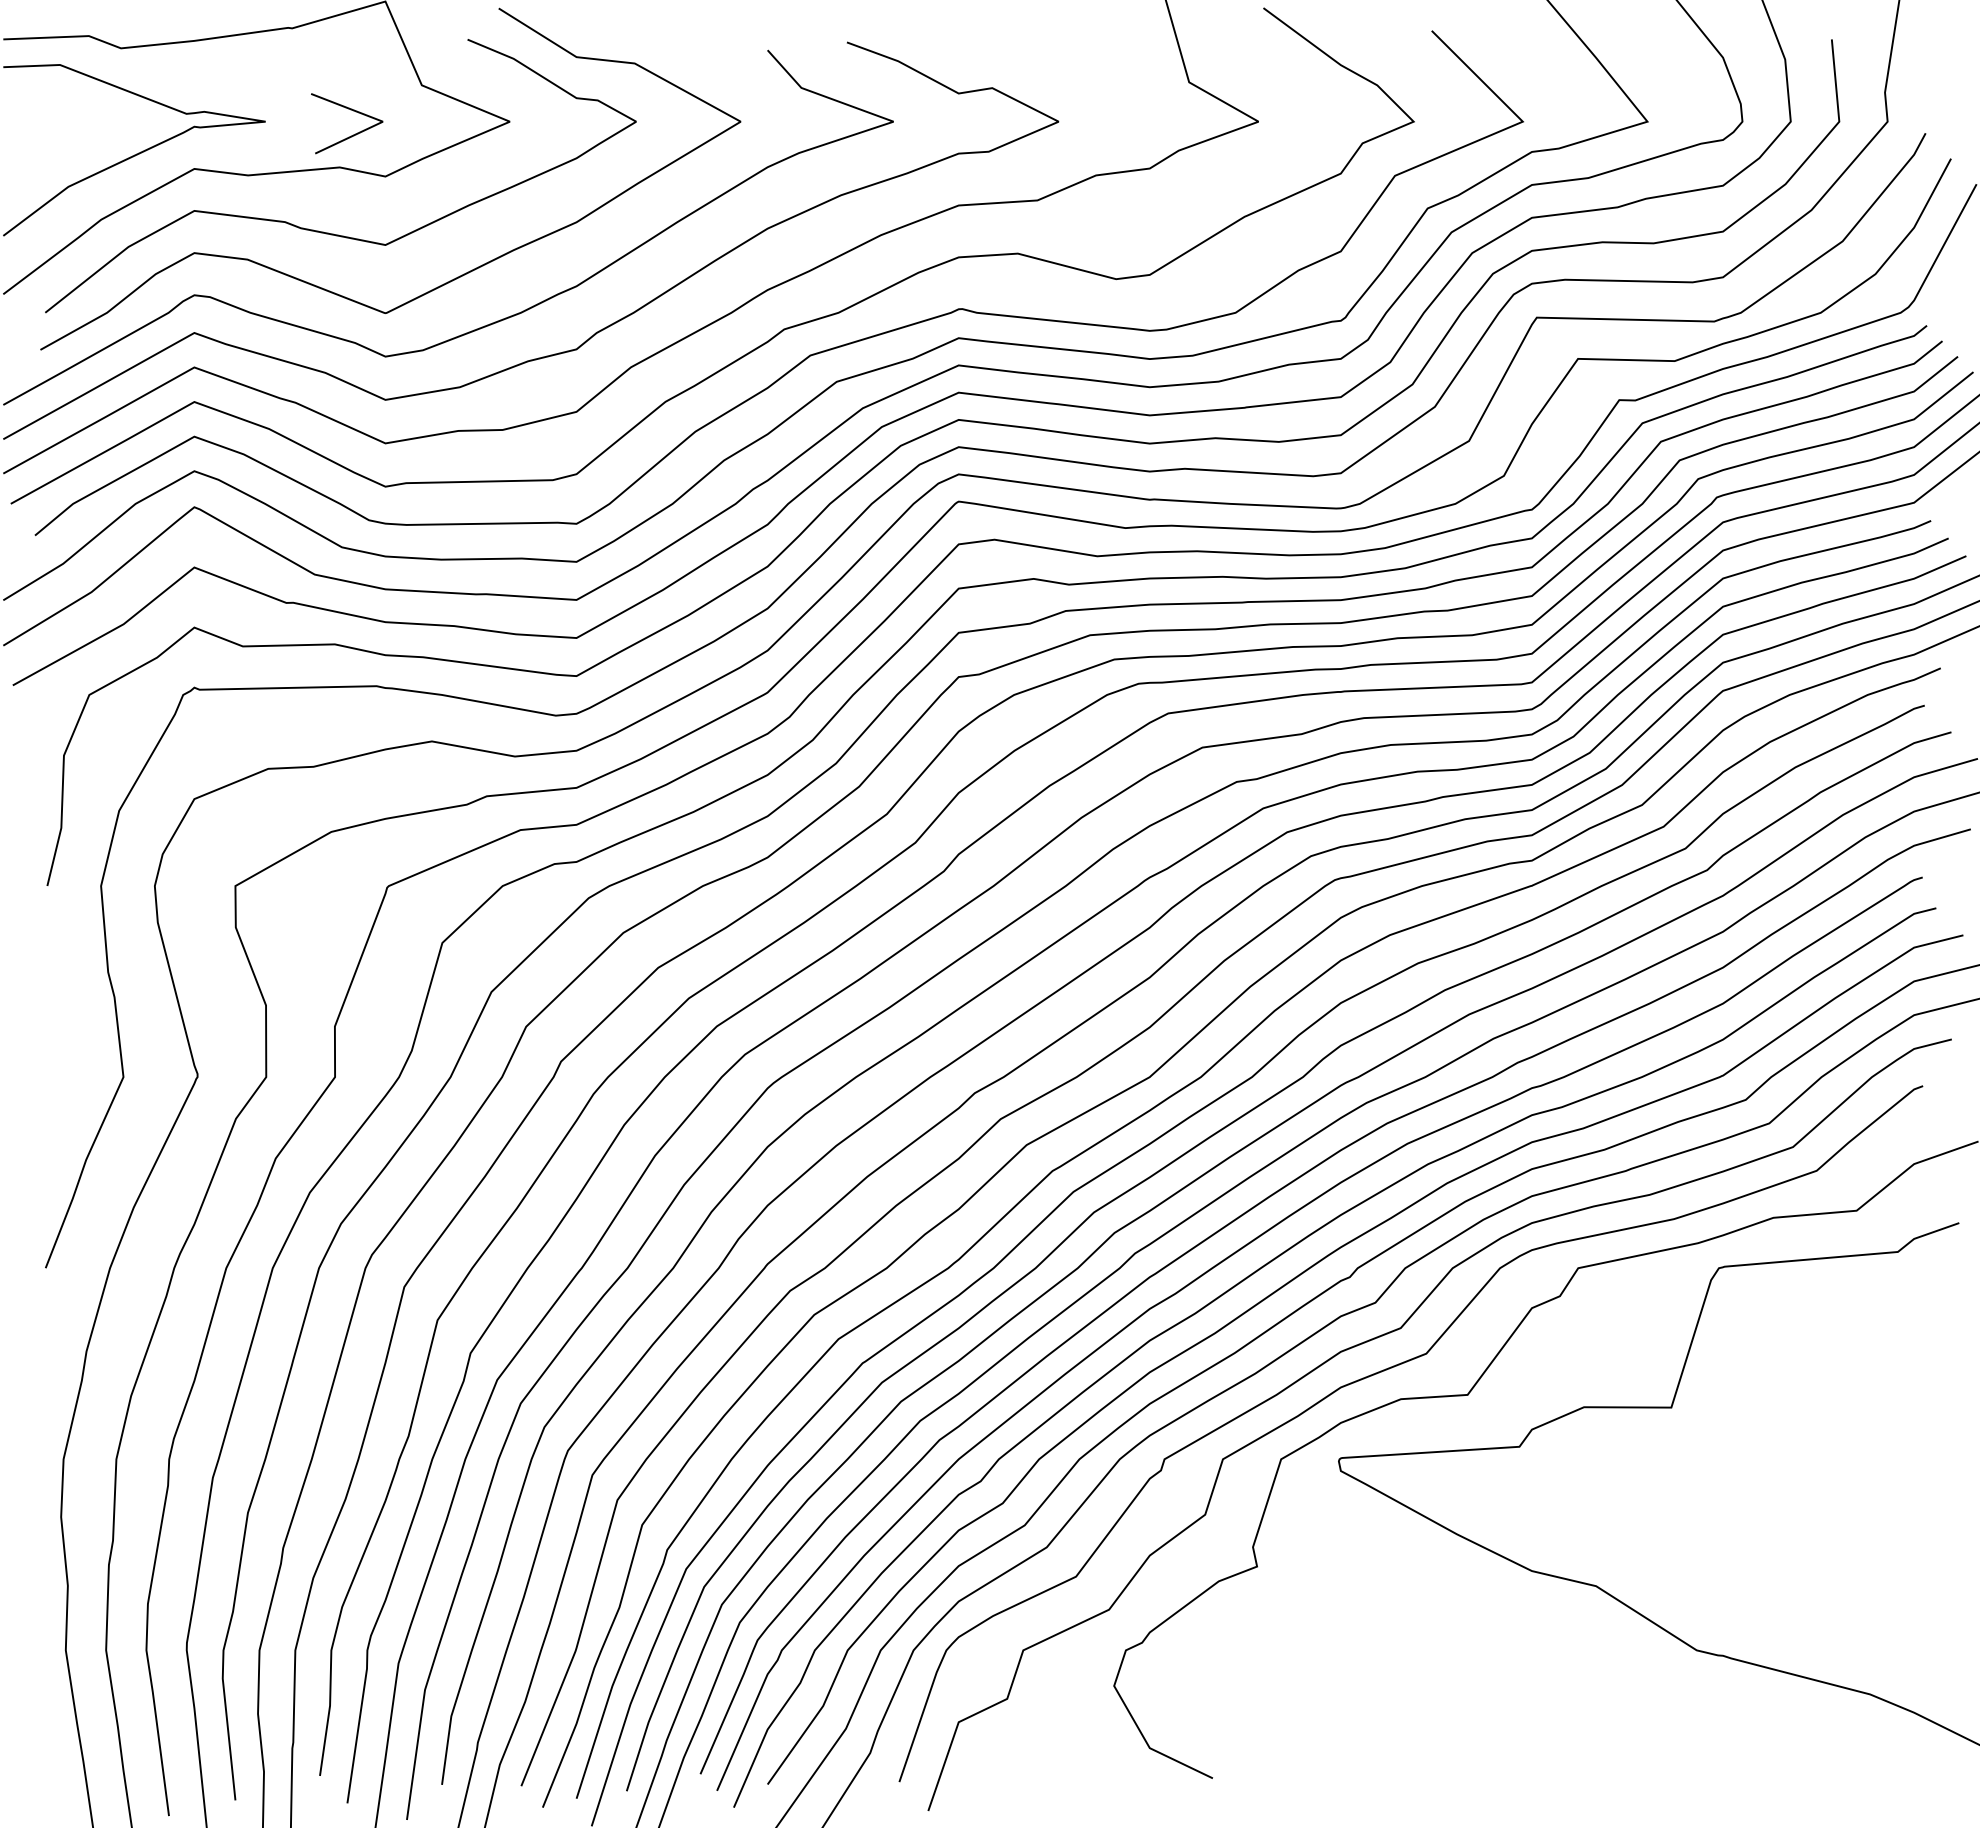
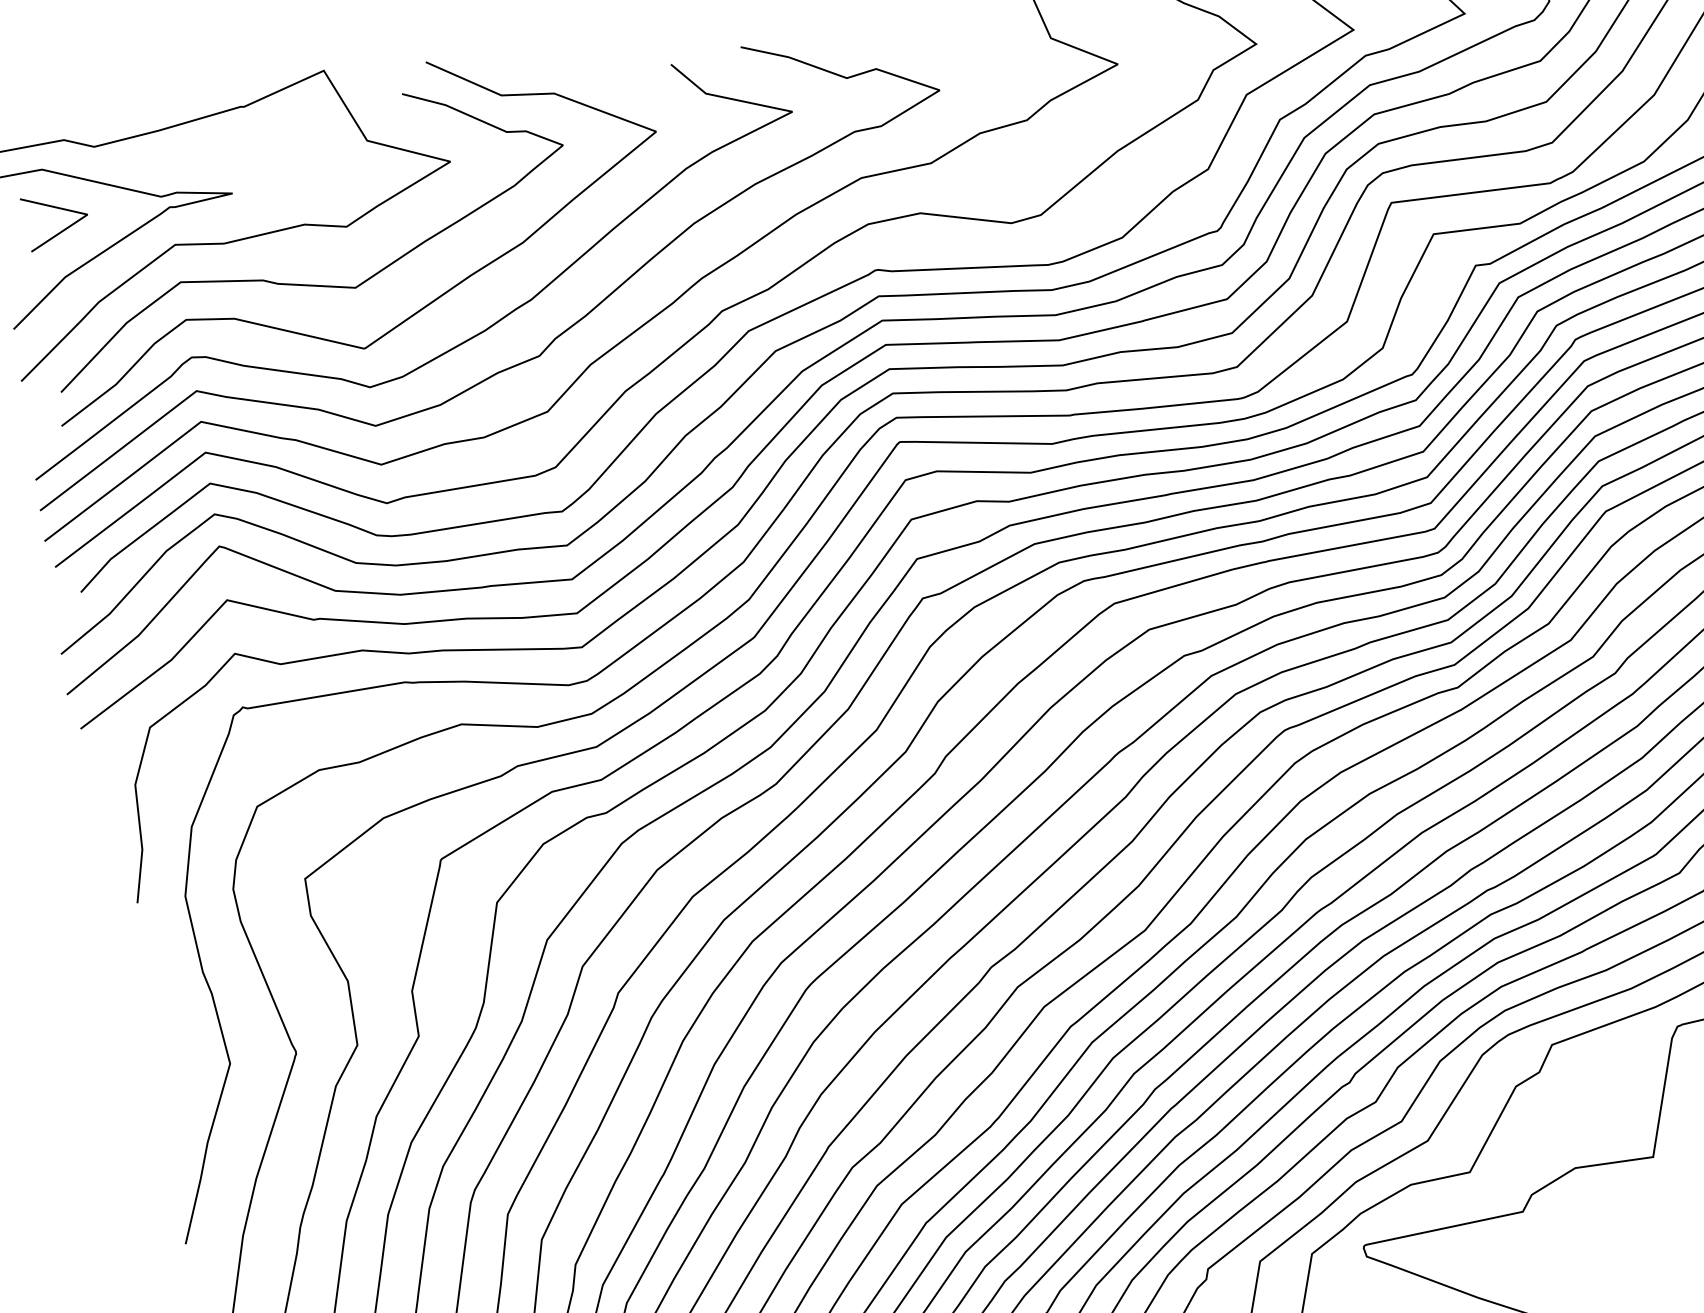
line: (353, 134) -> (63, 229), moved

